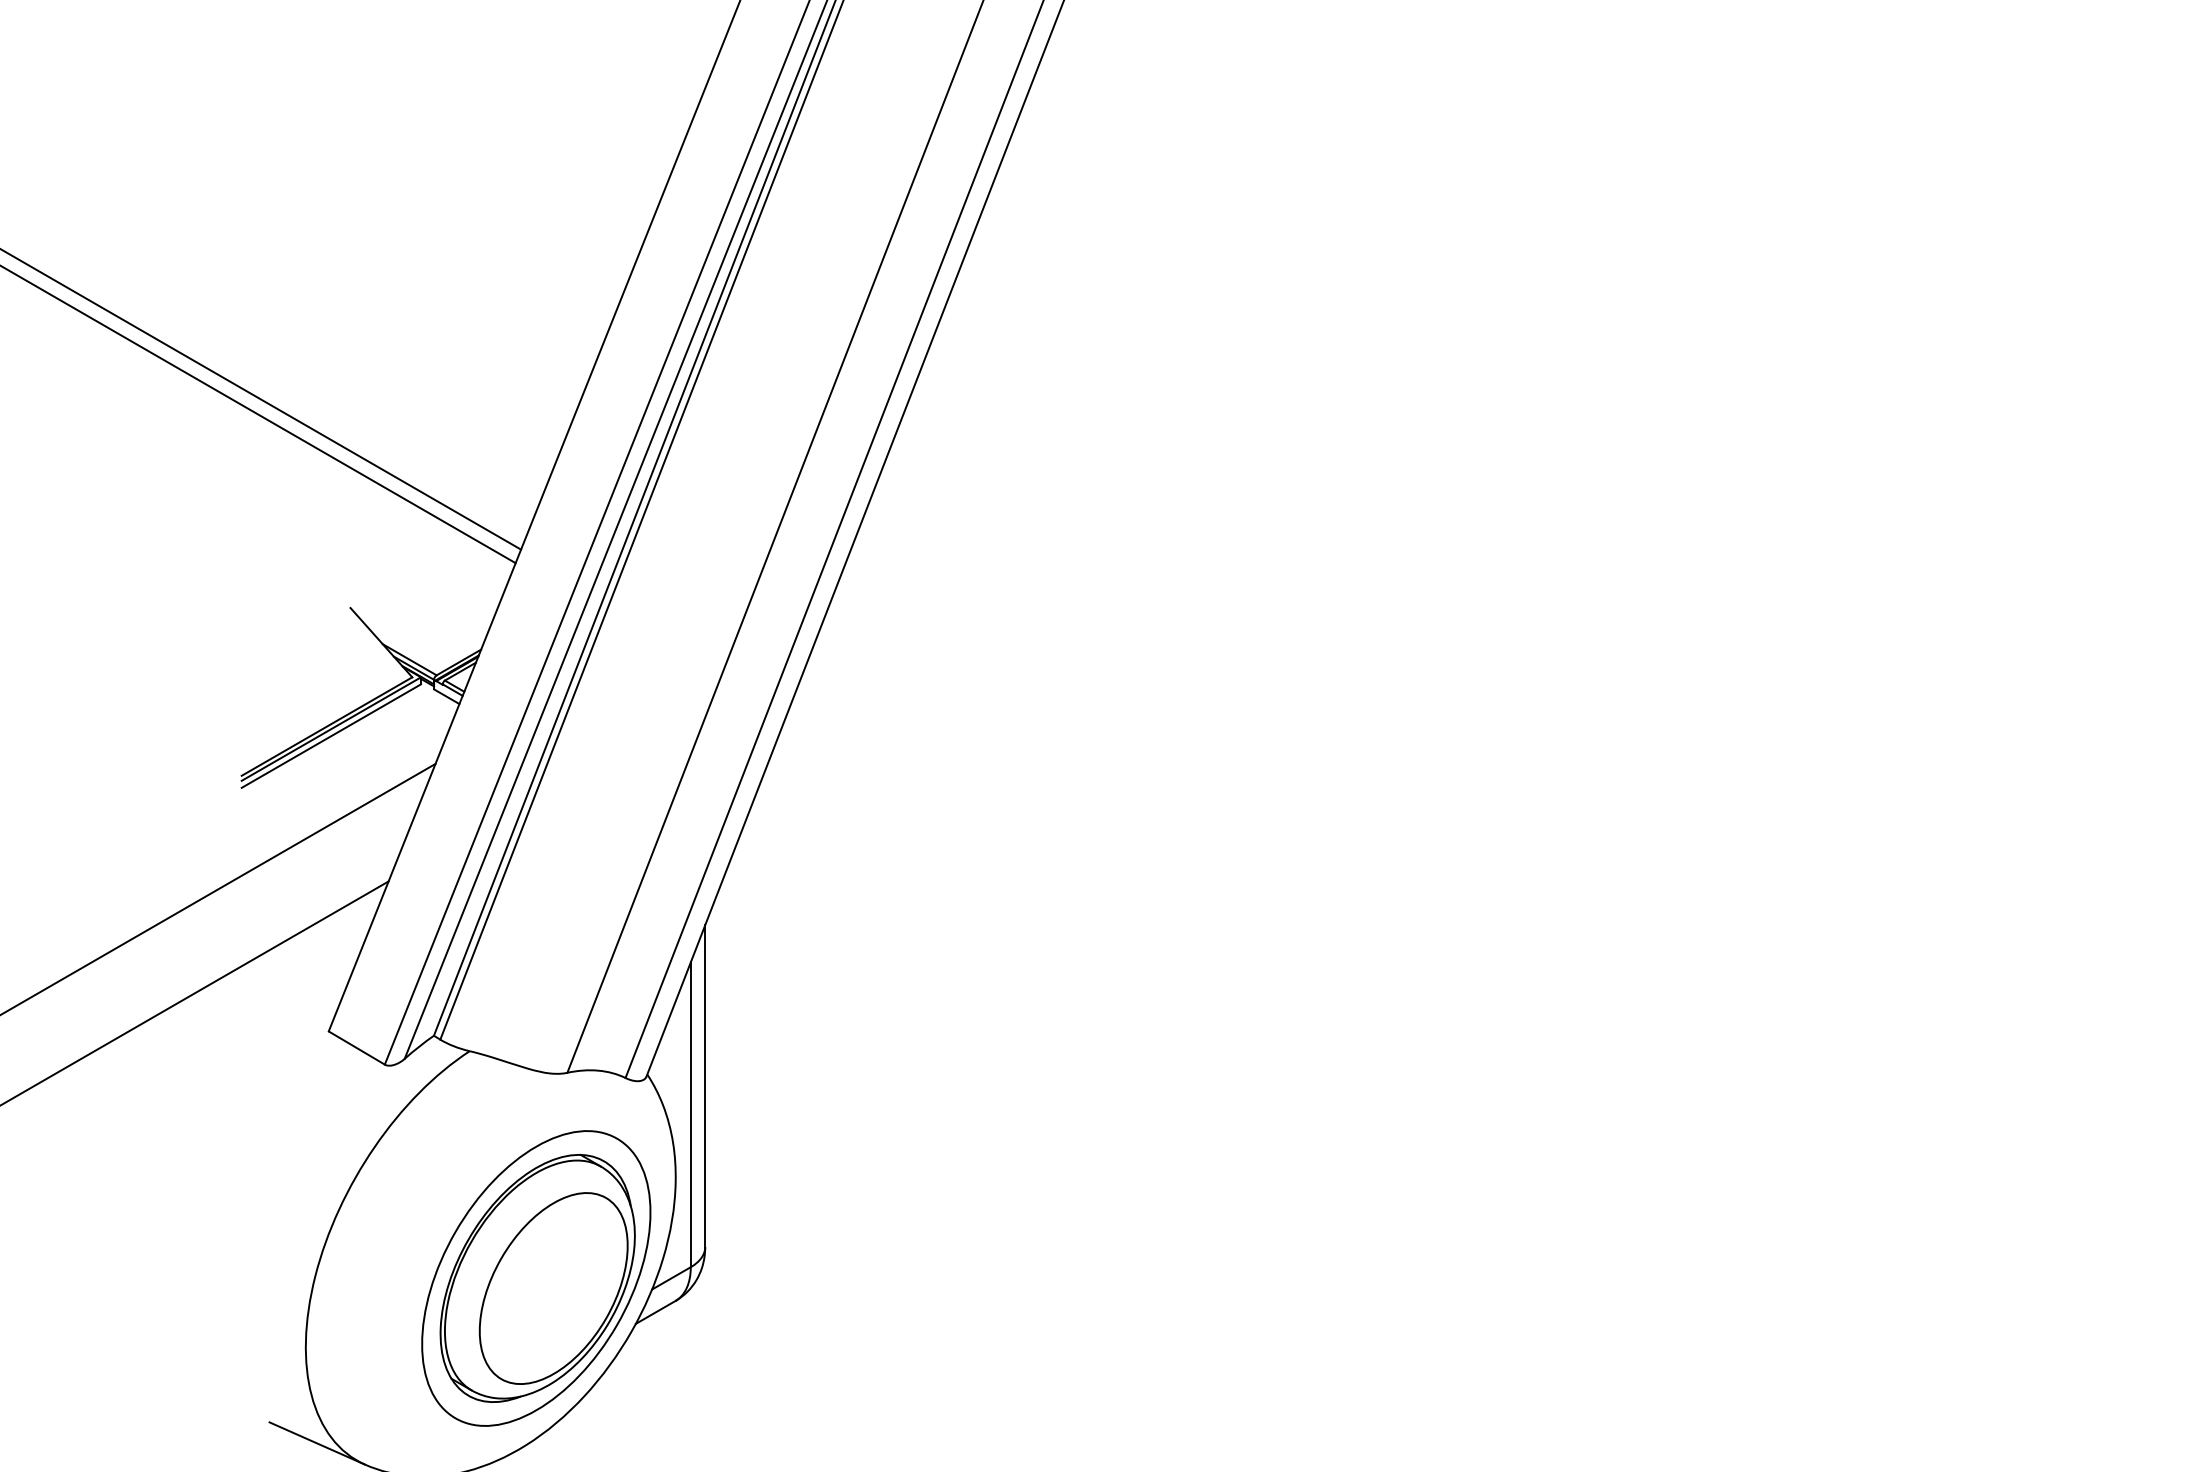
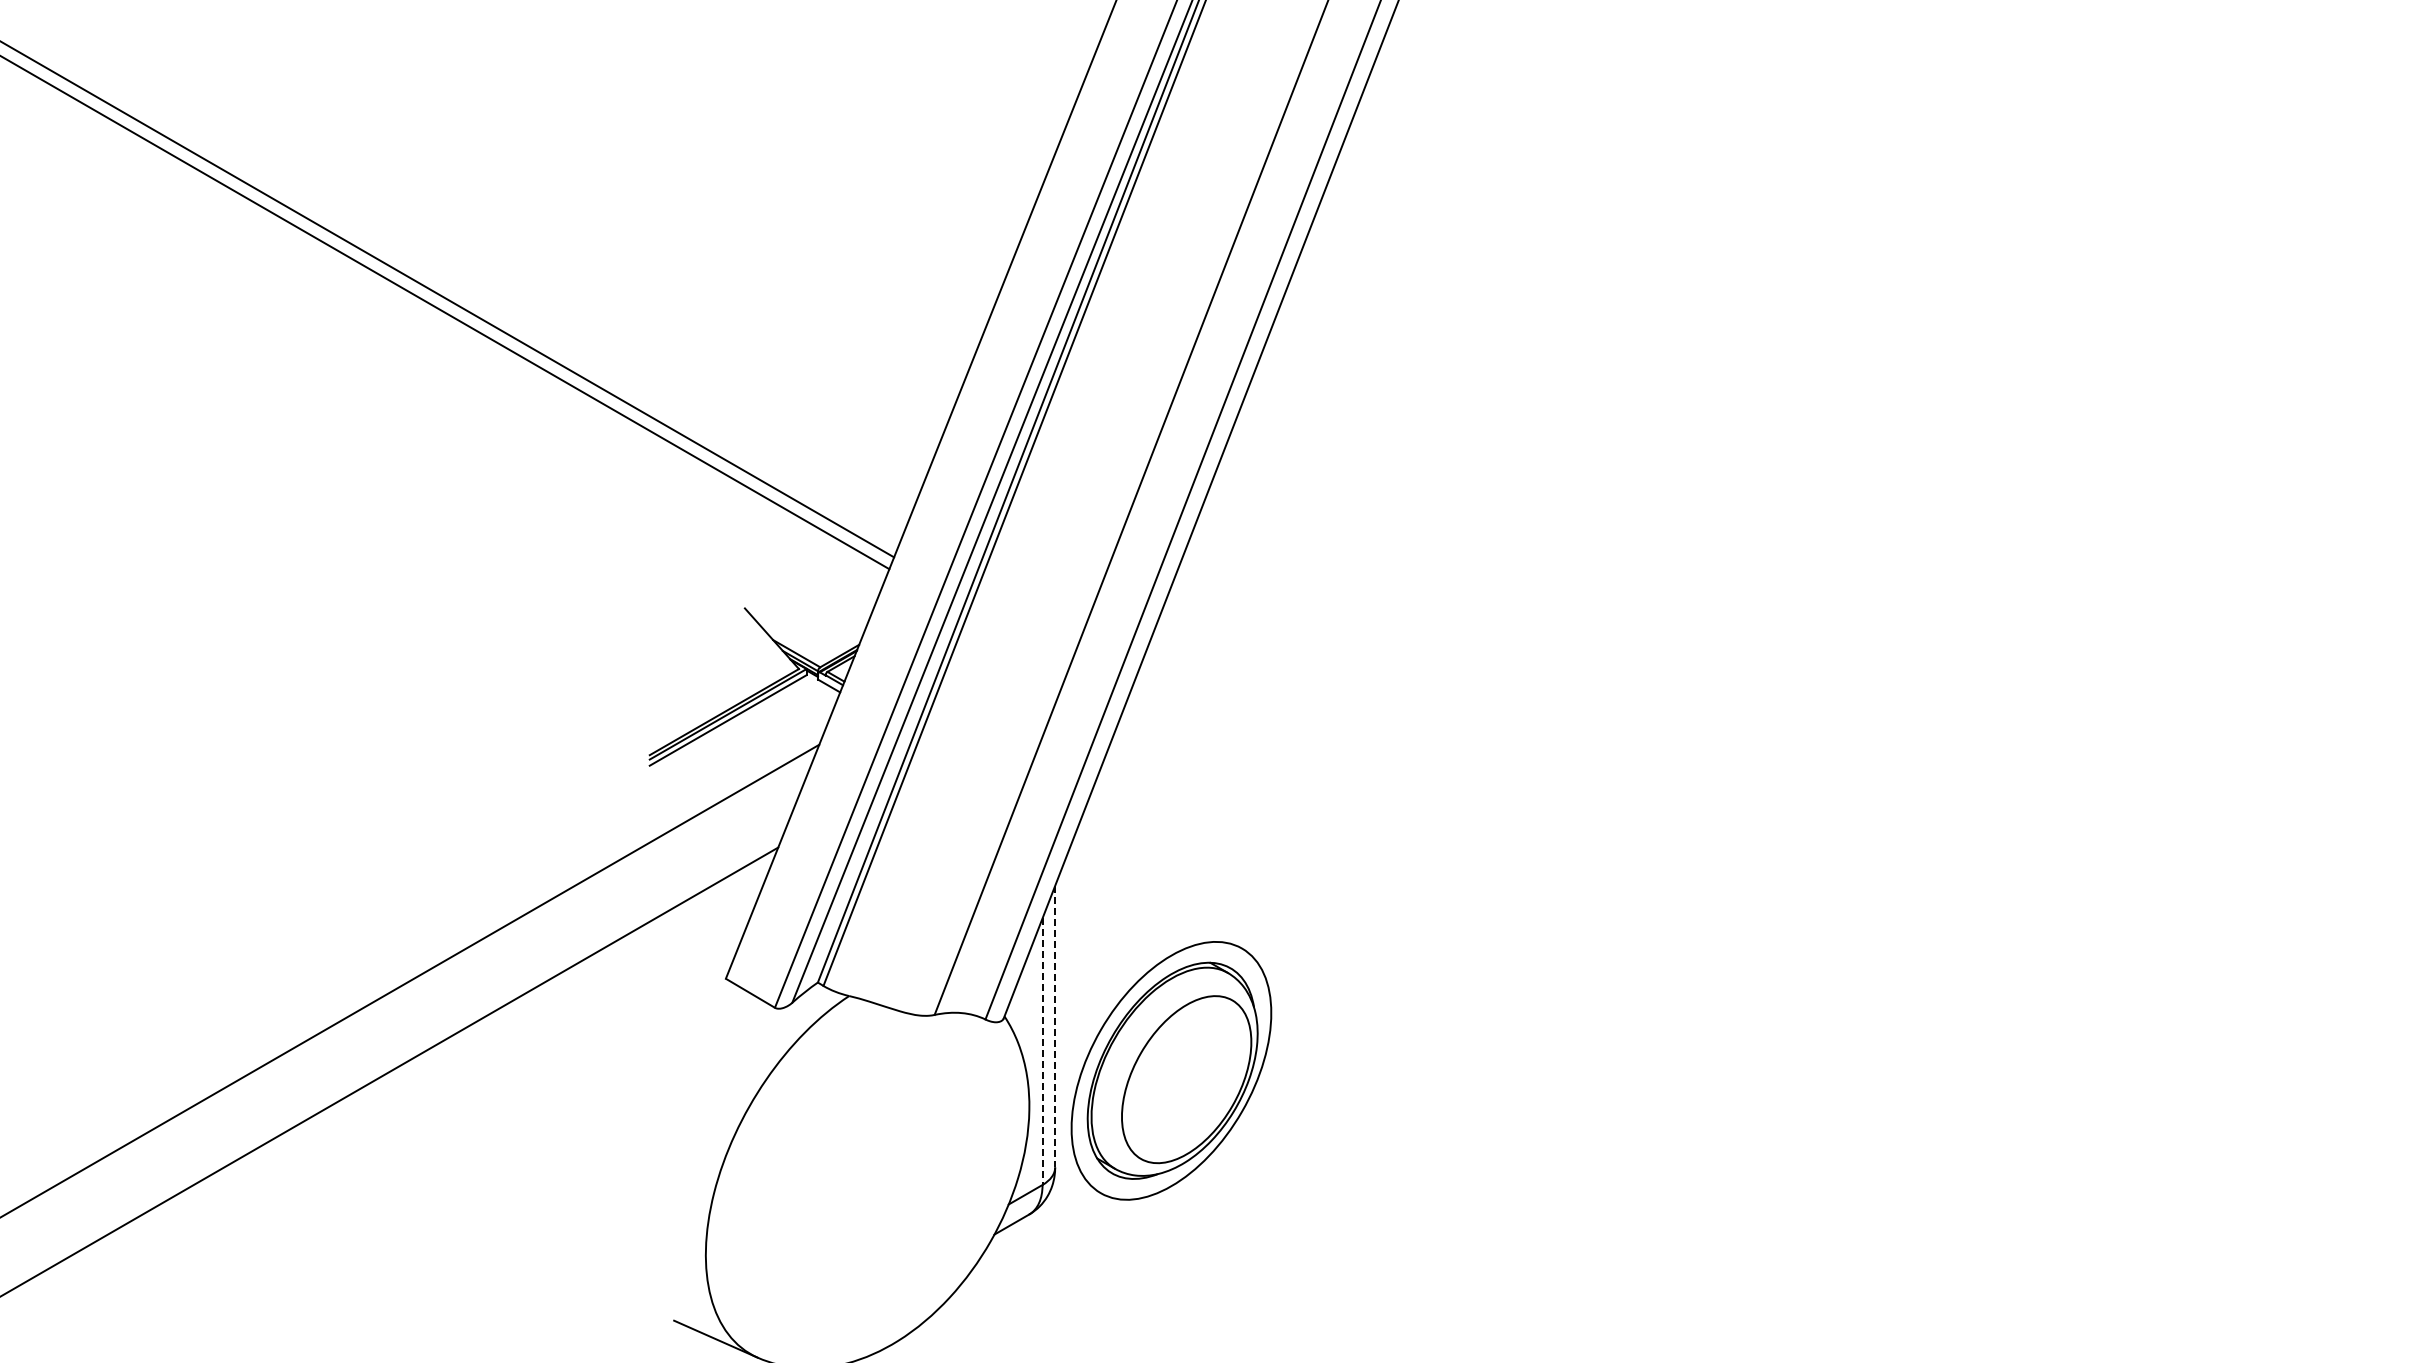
line: (705, 1086) -> (1055, 1026), solid -> dashed
line: (690, 1115) -> (1042, 1052), solid -> dashed
part: (536, 1278) -> (1171, 1070), moved

